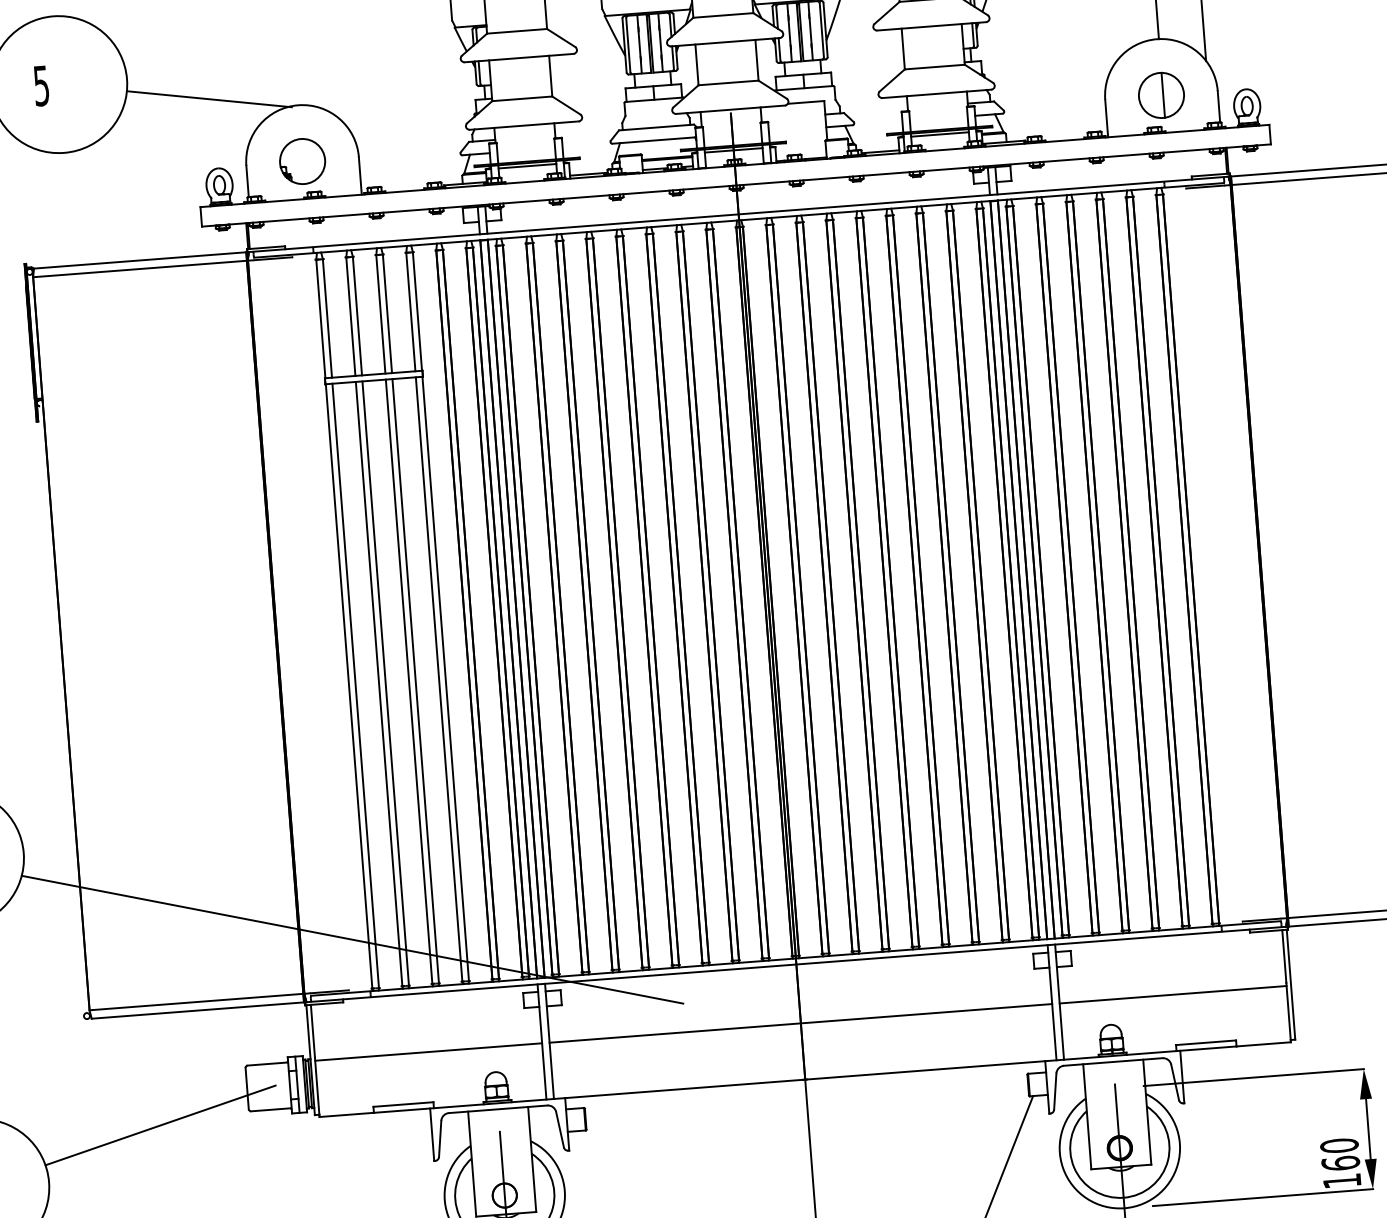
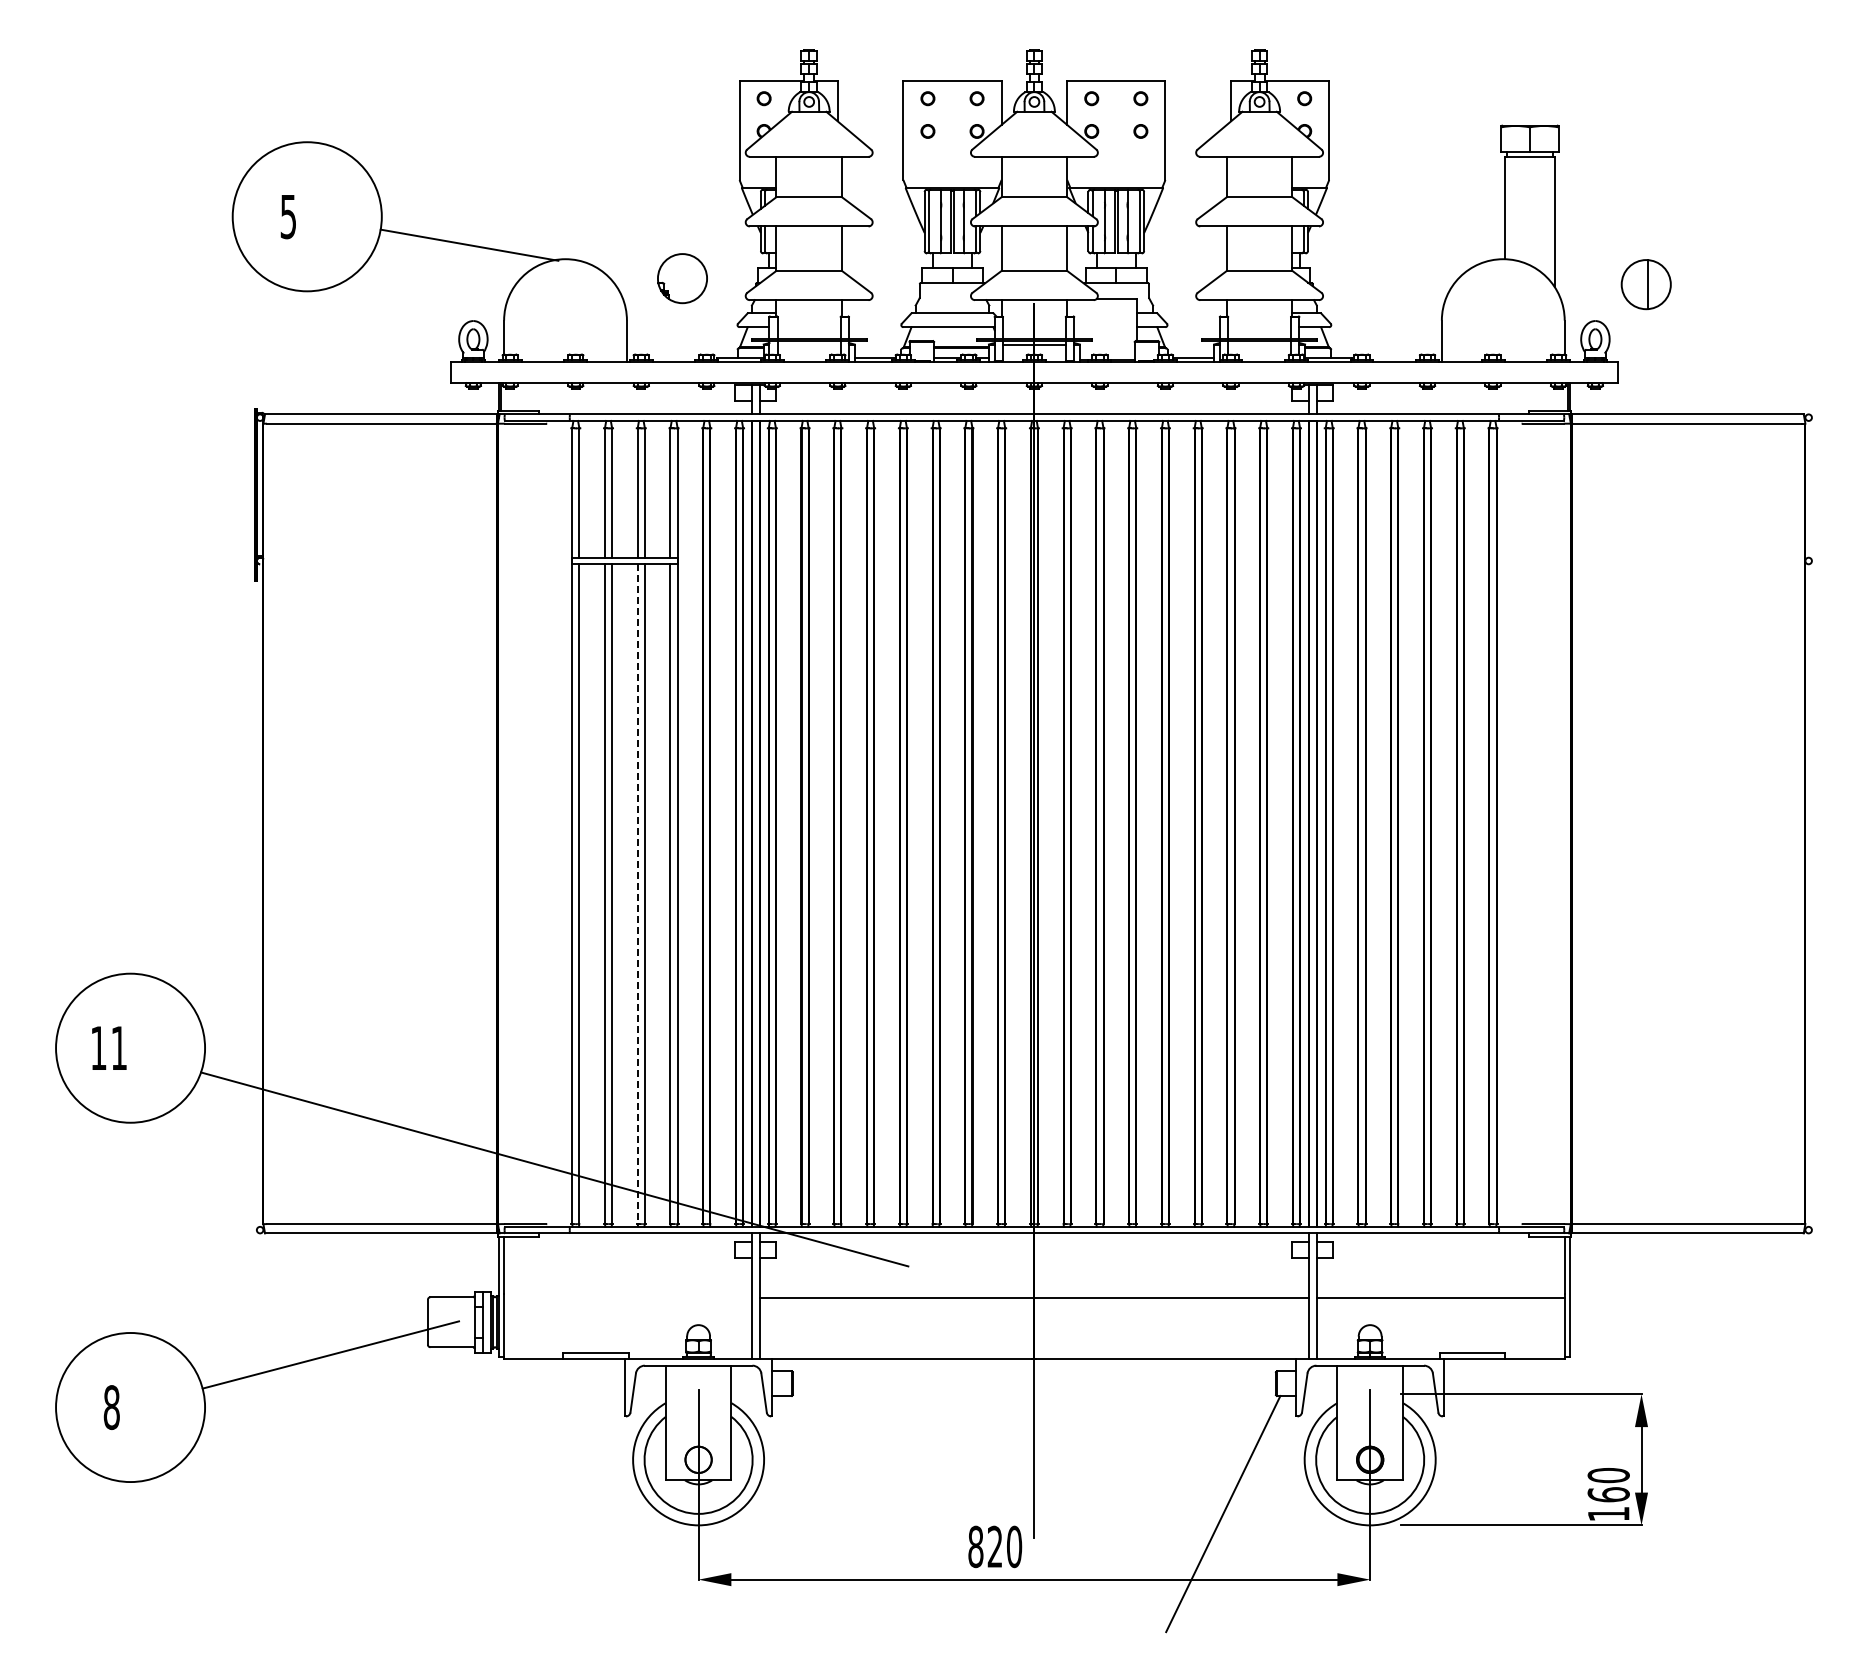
part: (1160, 95) -> (1645, 284), moved
line: (939, 134) -> (1259, 344), removed
part: (302, 161) -> (682, 278), moved
line: (526, 166) -> (808, 344), removed
line: (408, 682) -> (637, 894), solid -> dashed
line: (428, 1051) -> (627, 1297), removed

